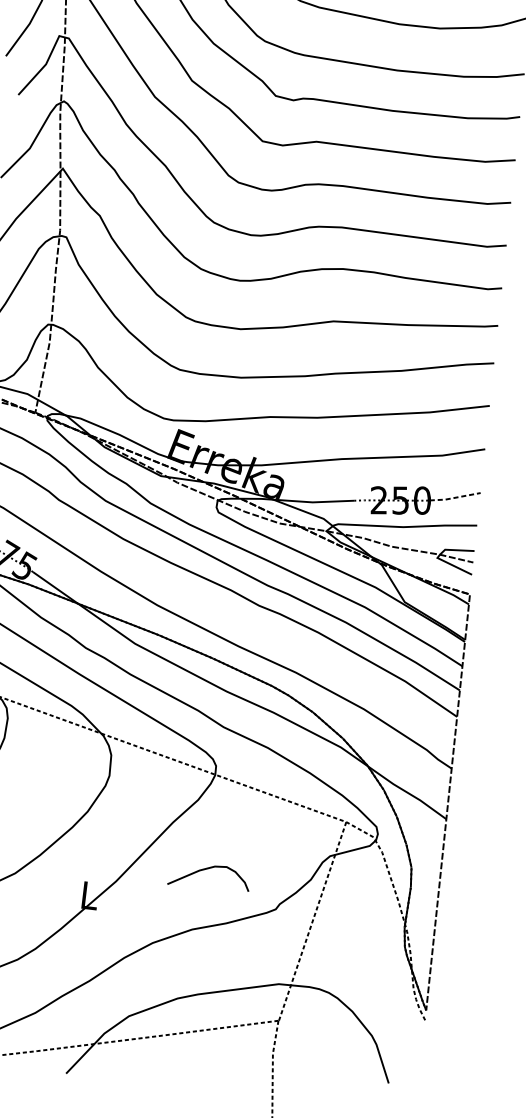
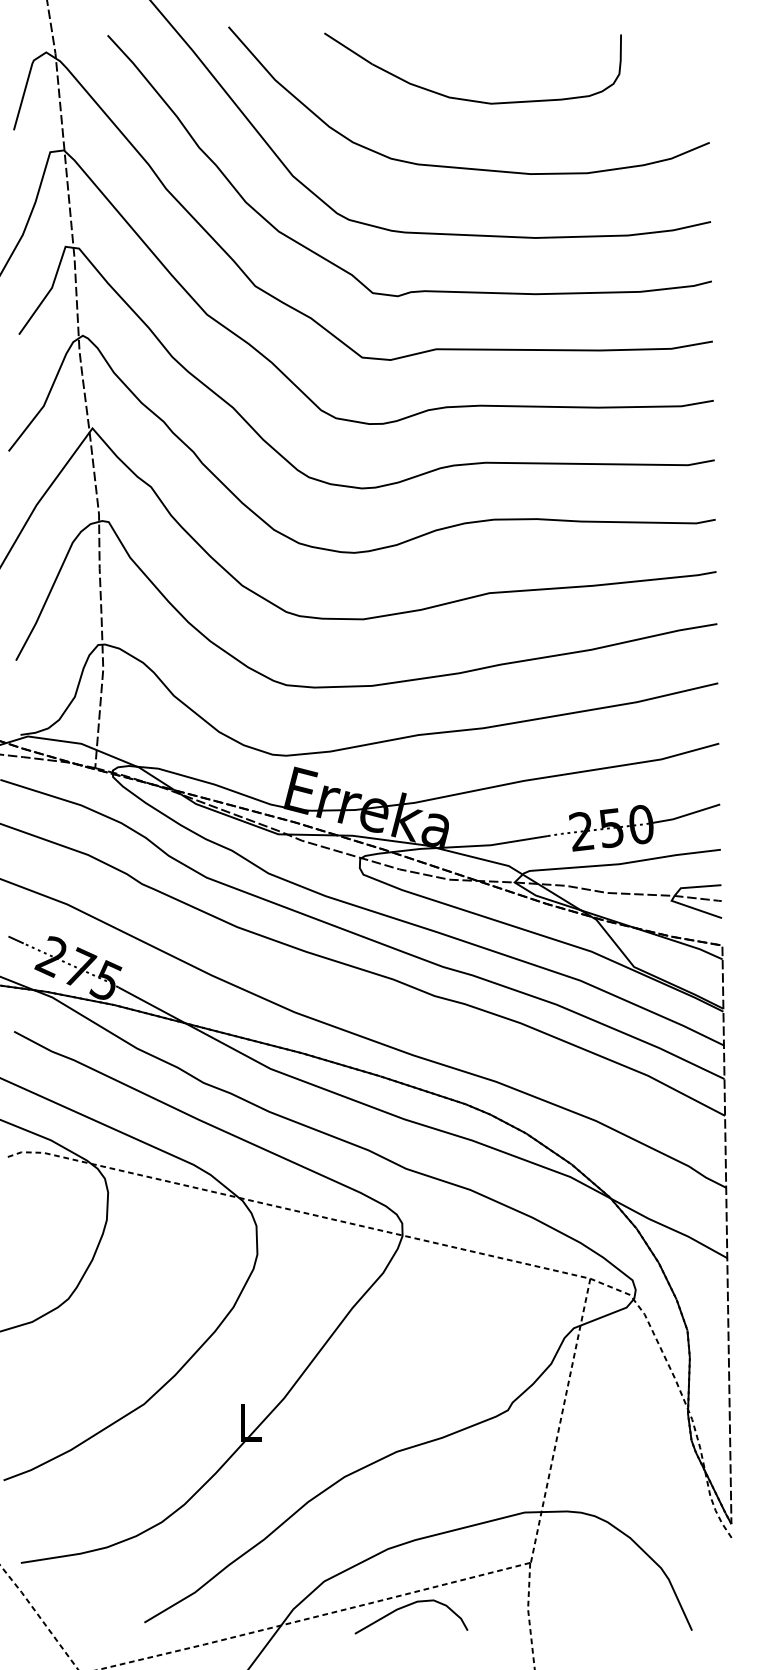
line: (455, 498) -> (686, 815), dashed -> solid
curve: (208, 869) -> (408, 1606), moved

